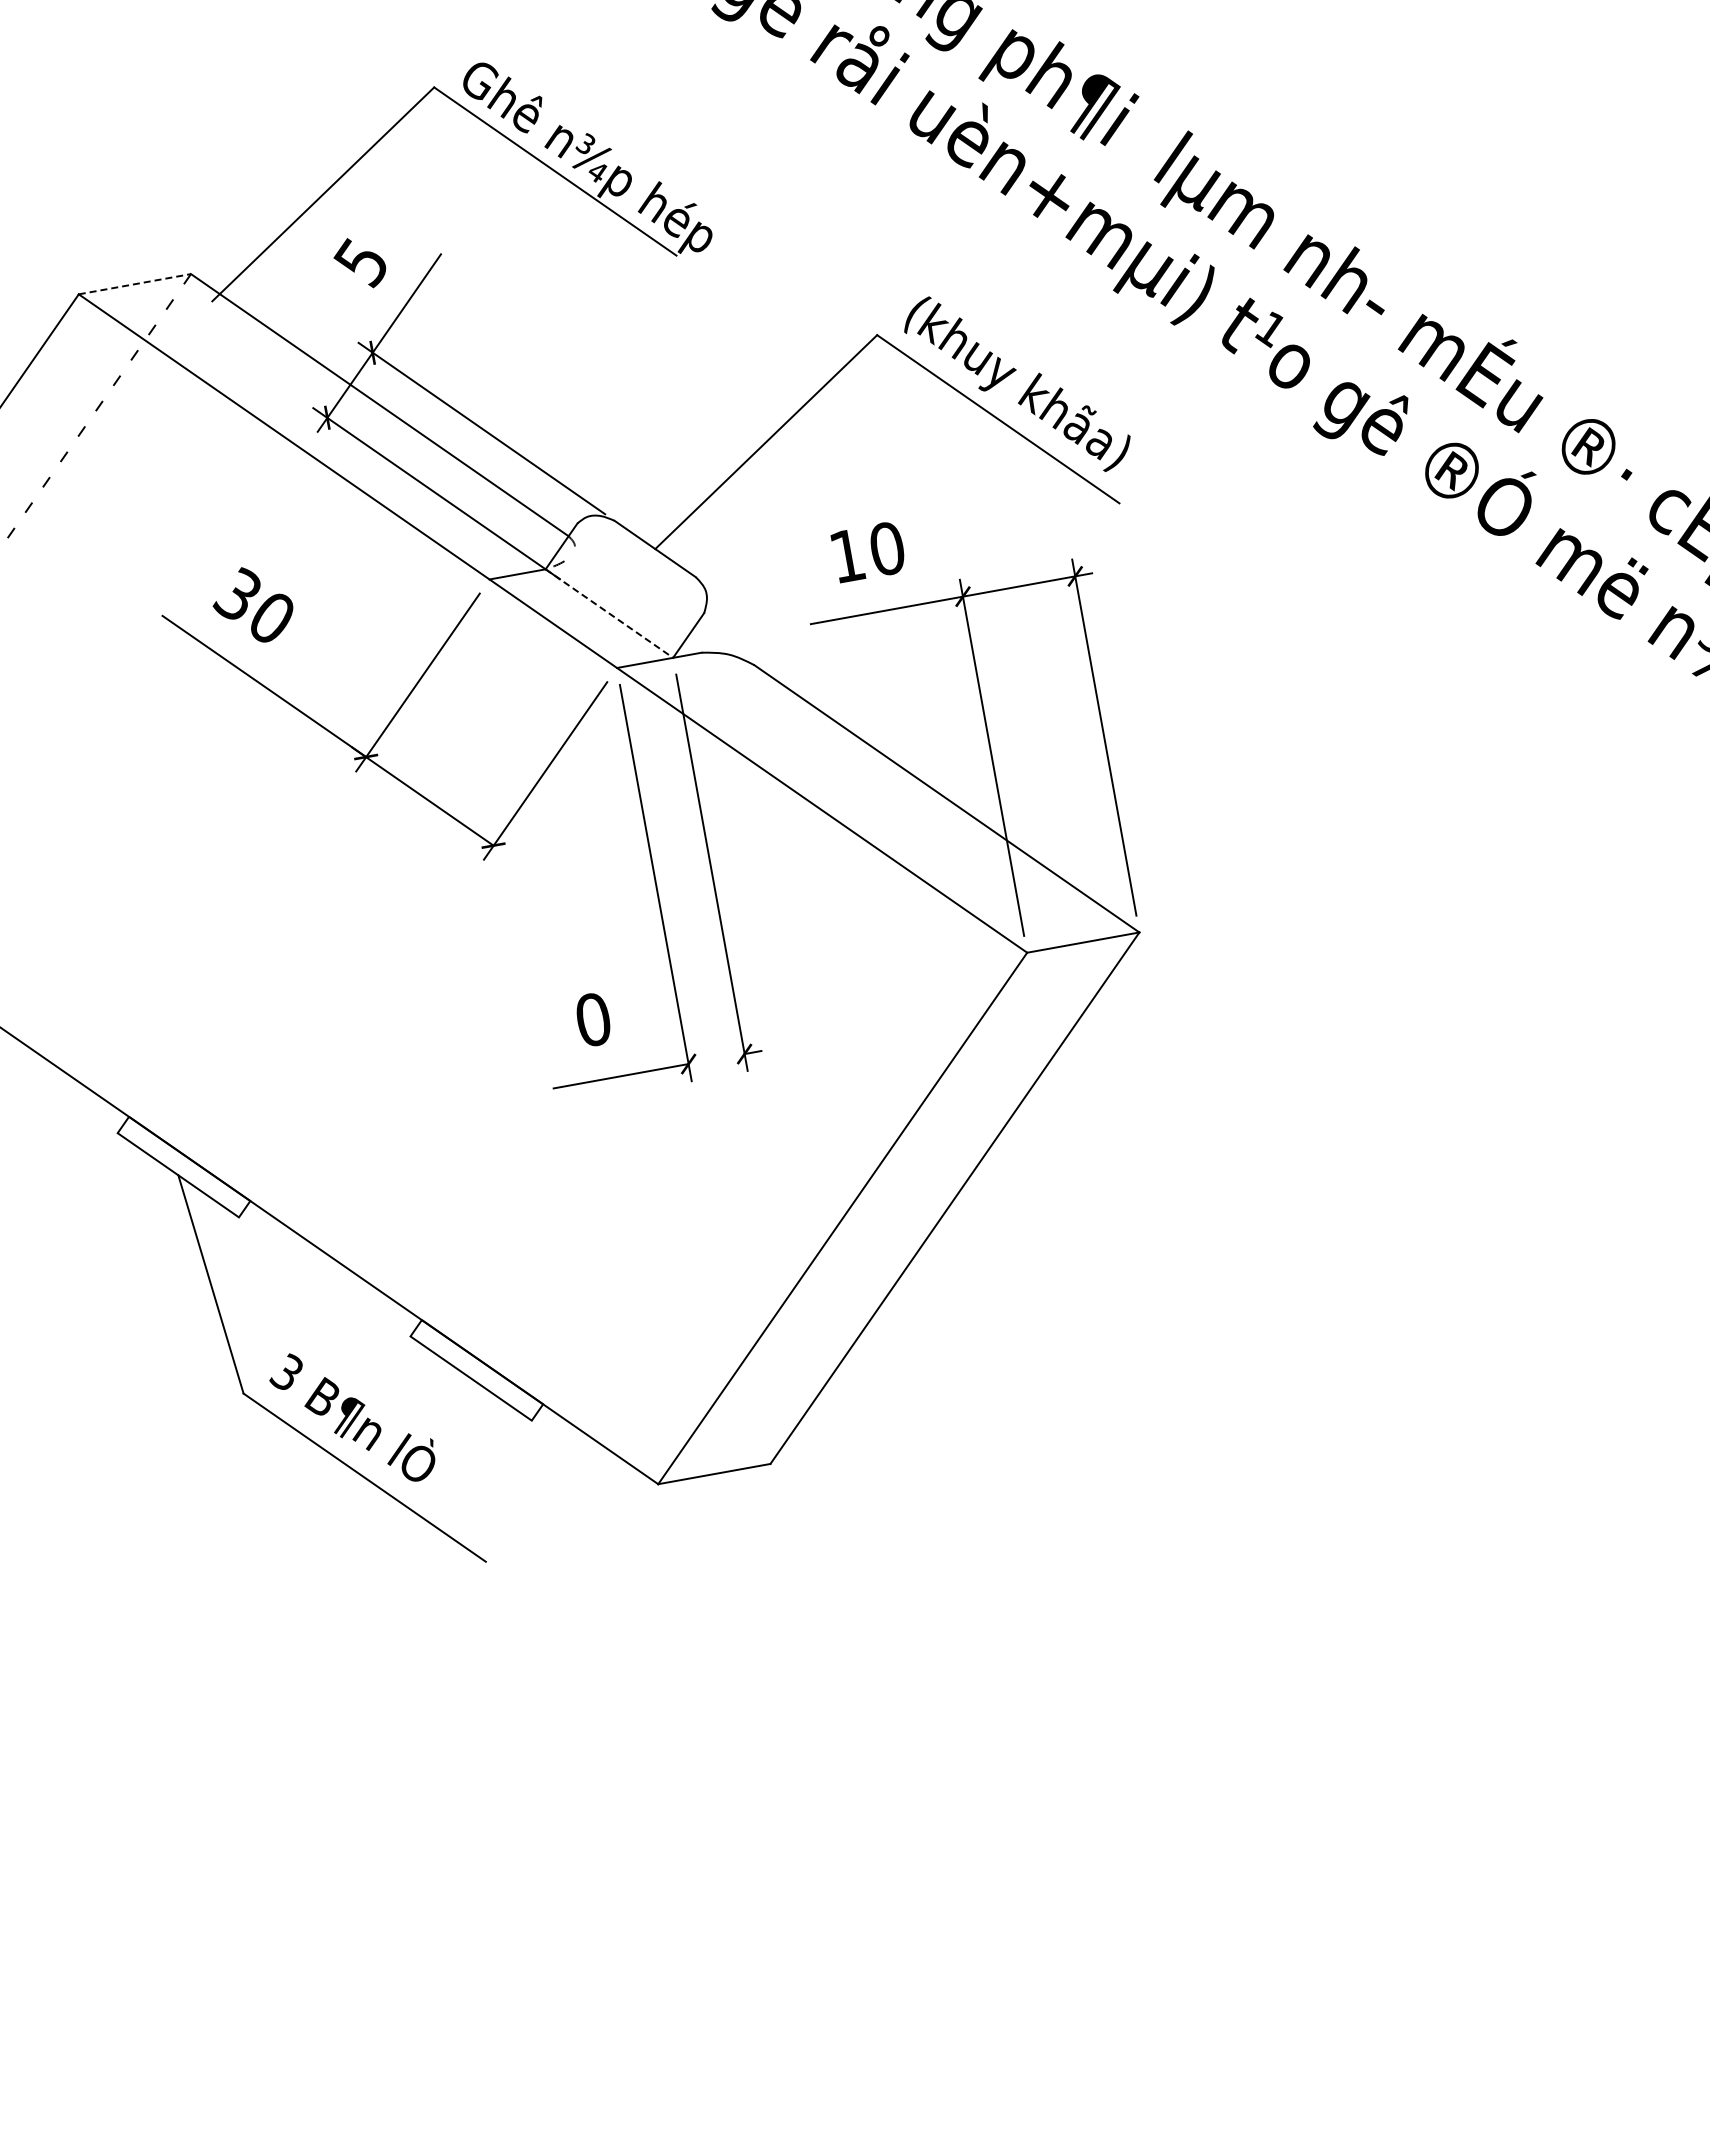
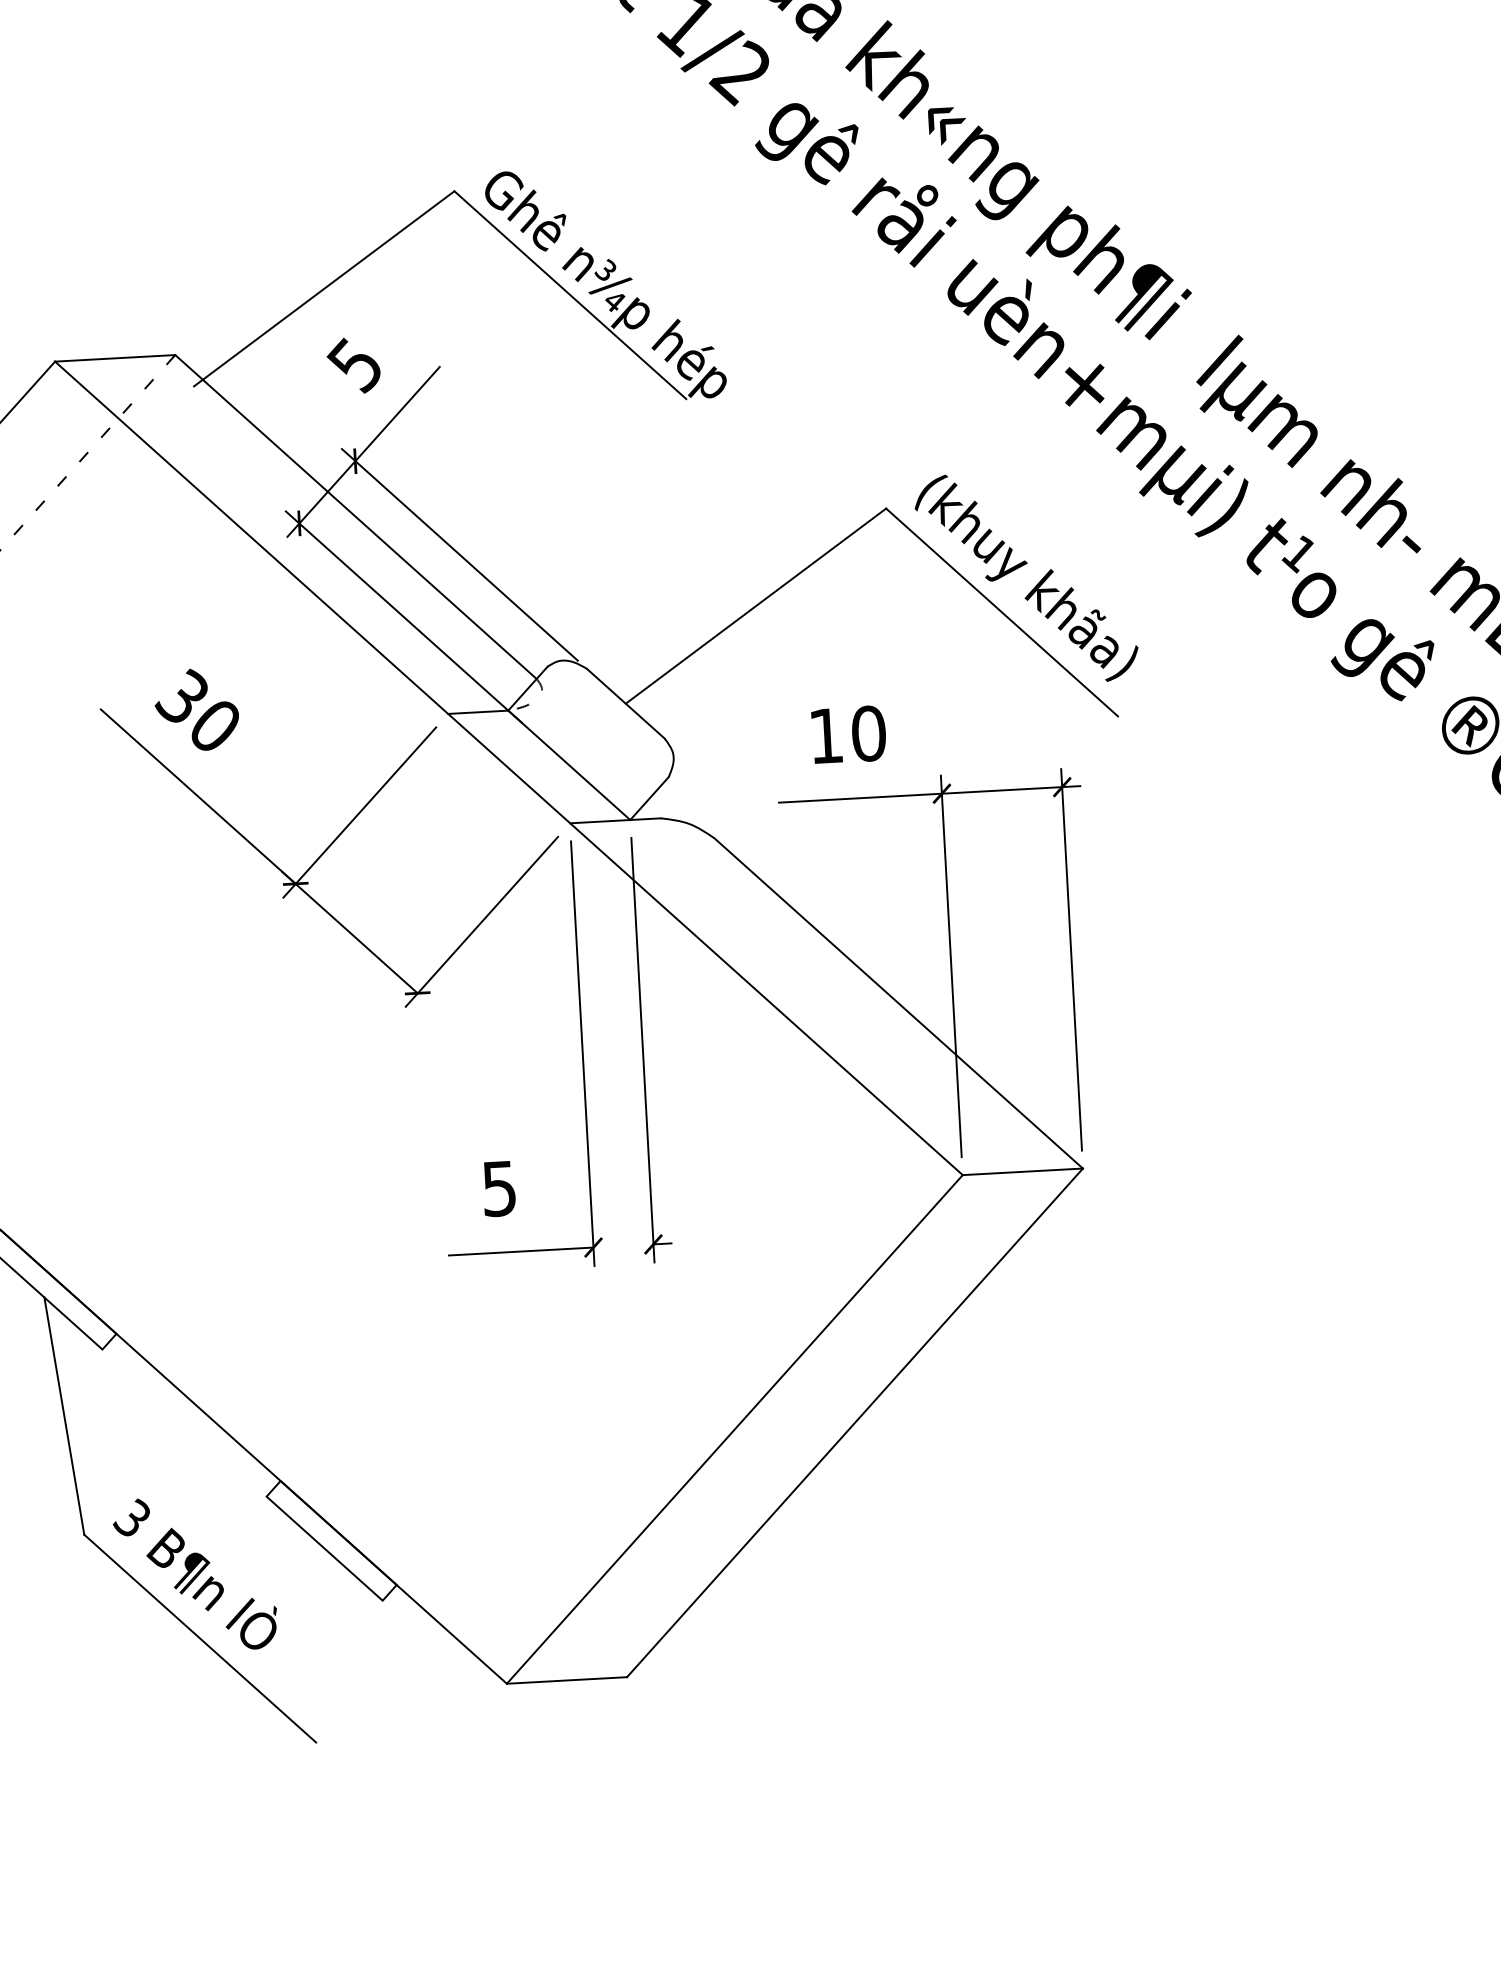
line: (135, 284) -> (115, 358), dashed -> solid
line: (609, 613) -> (569, 765), dashed -> solid
text: (593, 1019) -> (499, 1188), 0 -> 5

